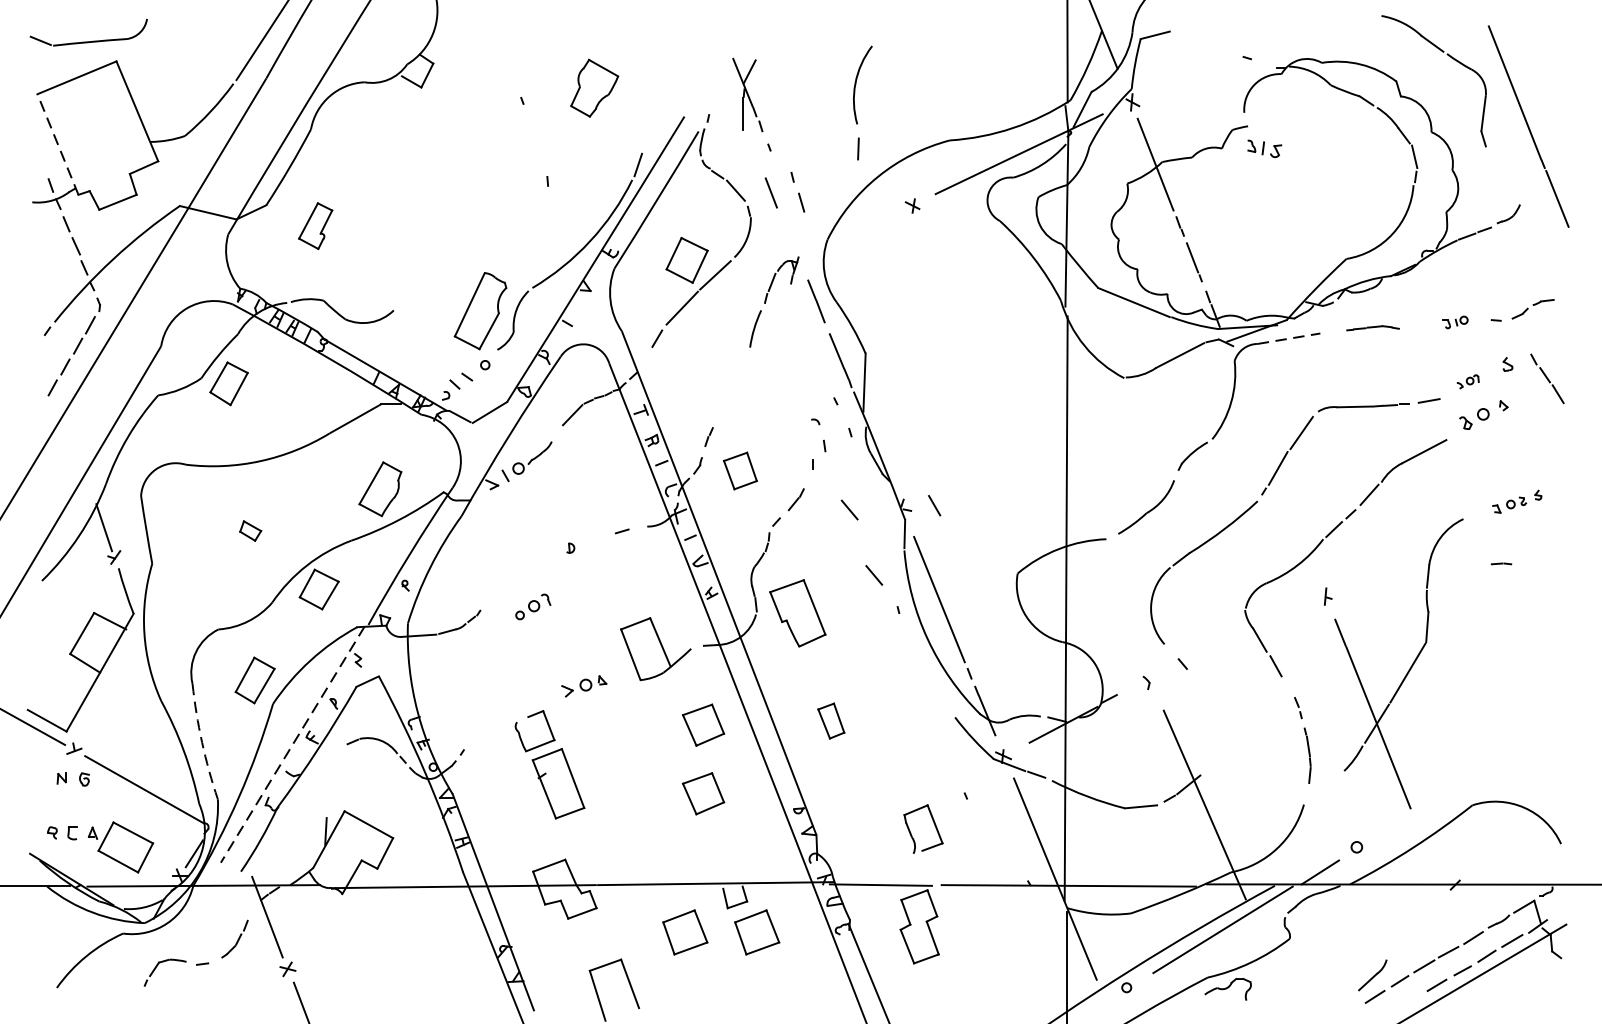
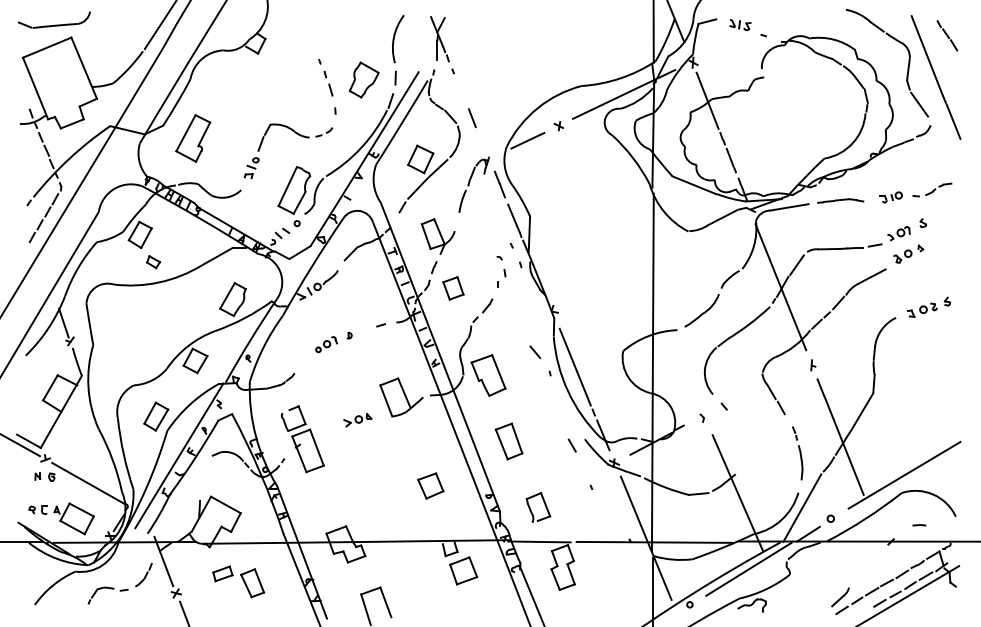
part: (593, 87) -> (363, 79), moved
part: (863, 103) -> (398, 50), moved
part: (752, 105) -> (442, 45), moved
line: (57, 144) -> (35, 88), dashed -> solid
part: (1264, 149) -> (740, 25), moved
line: (1501, 170) -> (919, 104), added
part: (797, 191) -> (328, 83), moved
part: (484, 219) -> (296, 134), added
part: (315, 226) -> (193, 138), size x1.67
line: (861, 229) -> (527, 140), added
part: (1454, 322) -> (890, 197), size x1.43
part: (1372, 327) -> (840, 200), size x1.43
line: (1289, 338) -> (789, 207), dashed -> solid
line: (1547, 378) -> (947, 35), moved
part: (1467, 381) -> (898, 233), size x1.67
part: (714, 386) -> (437, 236), added
line: (1274, 469) -> (780, 287), added
part: (1516, 500) -> (928, 306), size x1.43
line: (933, 505) -> (571, 445), moved
line: (849, 508) -> (520, 311), removed
part: (250, 531) -> (153, 262), moved
line: (1501, 564) -> (919, 525), moved
part: (533, 606) -> (326, 344), moved
part: (830, 721) -> (508, 441), size x1.67
part: (703, 724) -> (430, 443), removed
arc: (201, 742) -> (123, 454), dashed -> solid
line: (293, 743) -> (179, 455), dashed -> solid
part: (549, 765) -> (302, 439), moved
line: (1477, 774) -> (904, 474), added
part: (933, 825) -> (544, 505), moved
line: (1310, 828) -> (802, 507), added
part: (685, 931) -> (419, 570), removed
part: (389, 949) -> (238, 581), added

